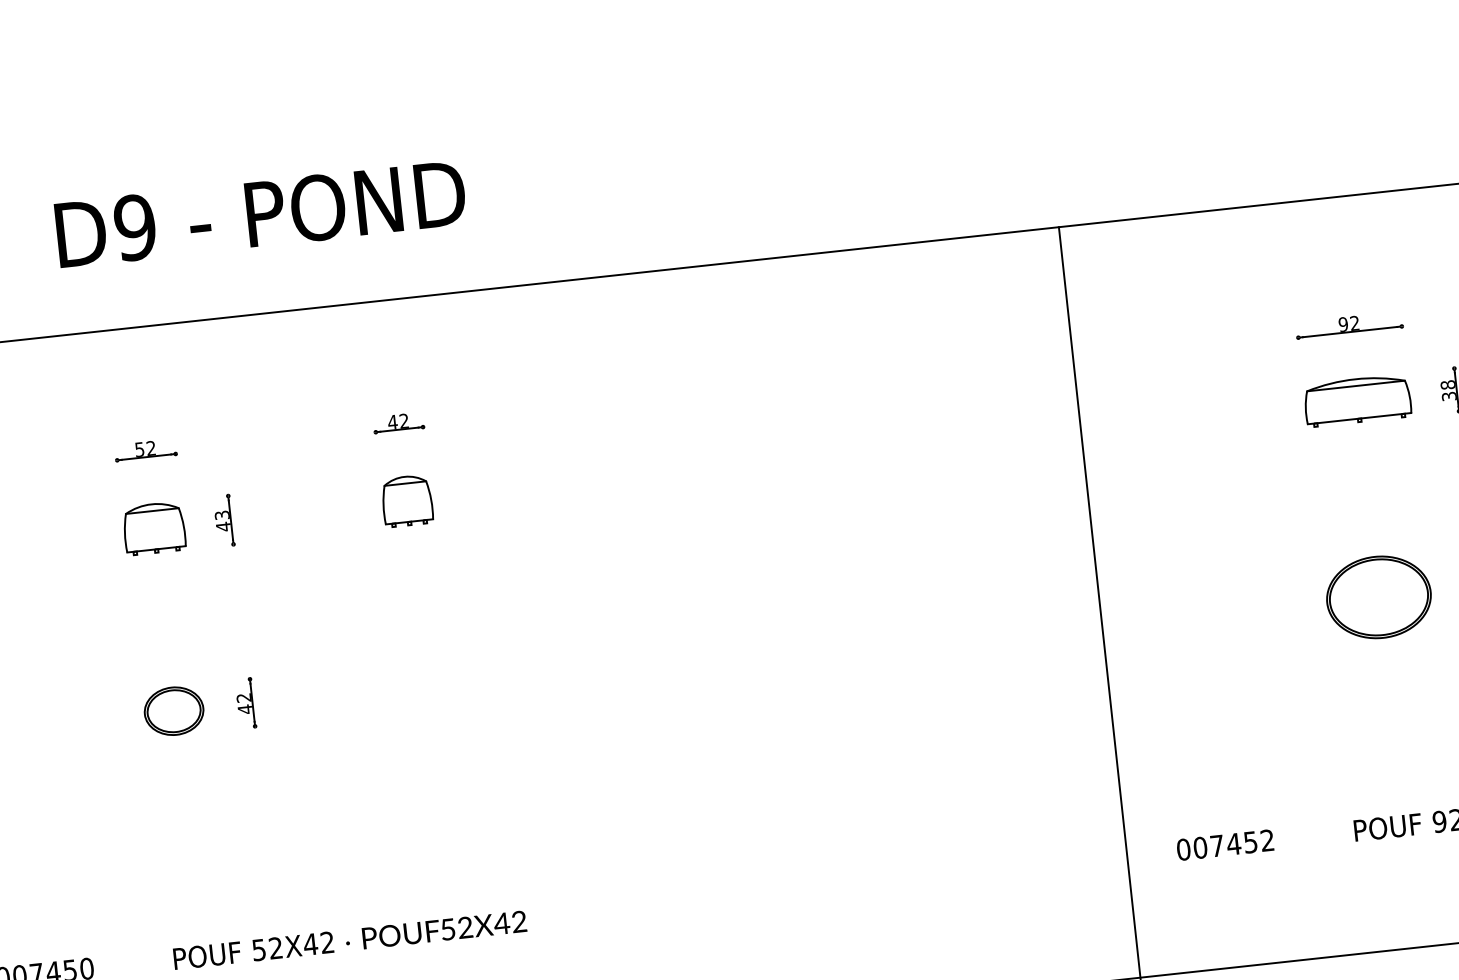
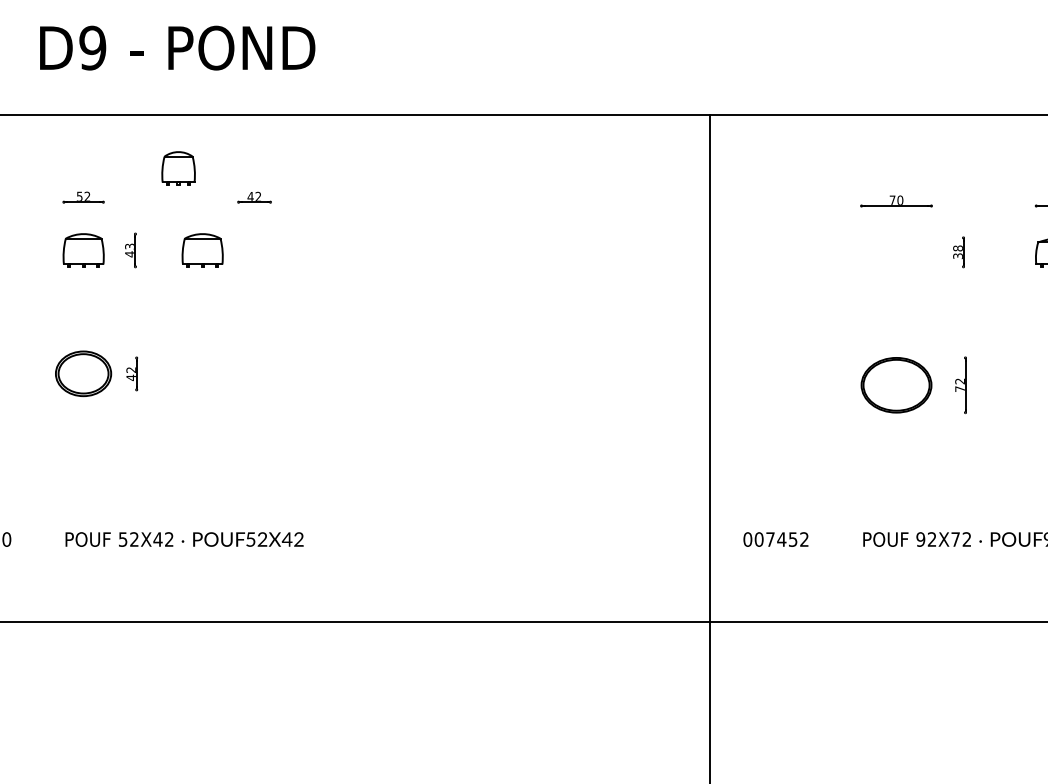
text: (1349, 322) -> (896, 199), 92 -> 70
part: (1357, 400) -> (896, 252), removed
part: (407, 501) -> (178, 168), moved
part: (330, 509) -> (202, 250), added
part: (173, 710) -> (83, 373), size x1.4

